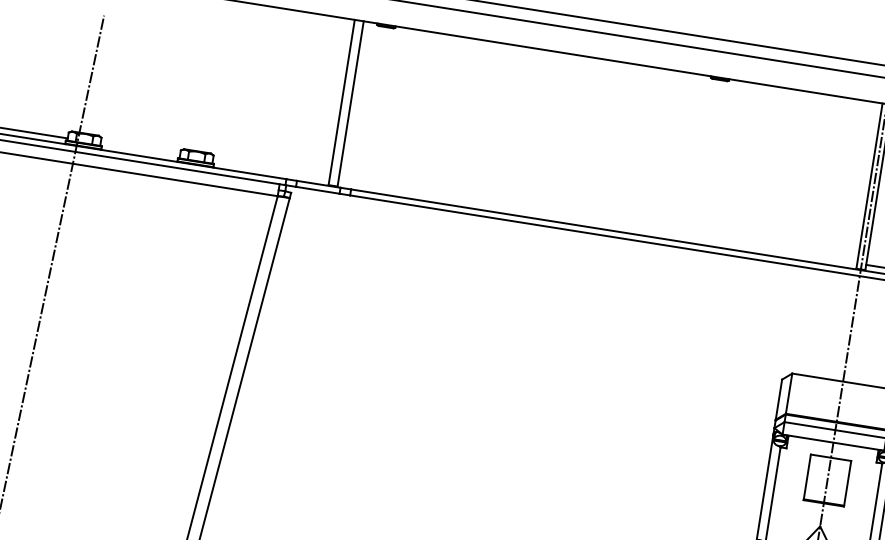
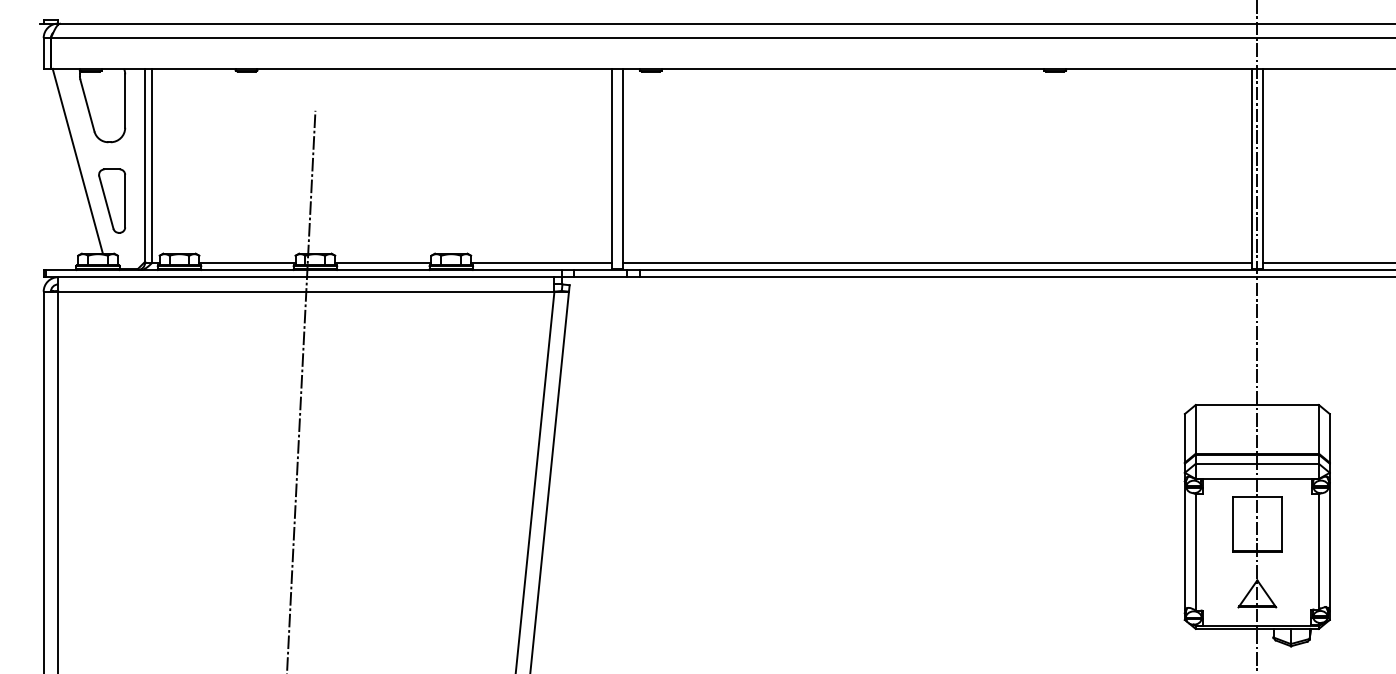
line: (140, 149) -> (383, 262), added
line: (270, 170) -> (541, 262), added
line: (597, 222) -> (937, 262), added

